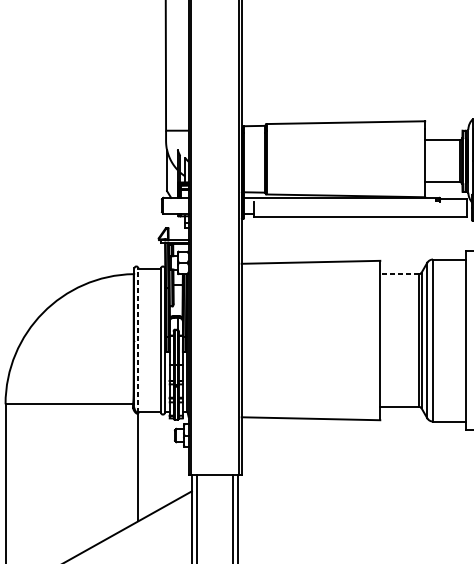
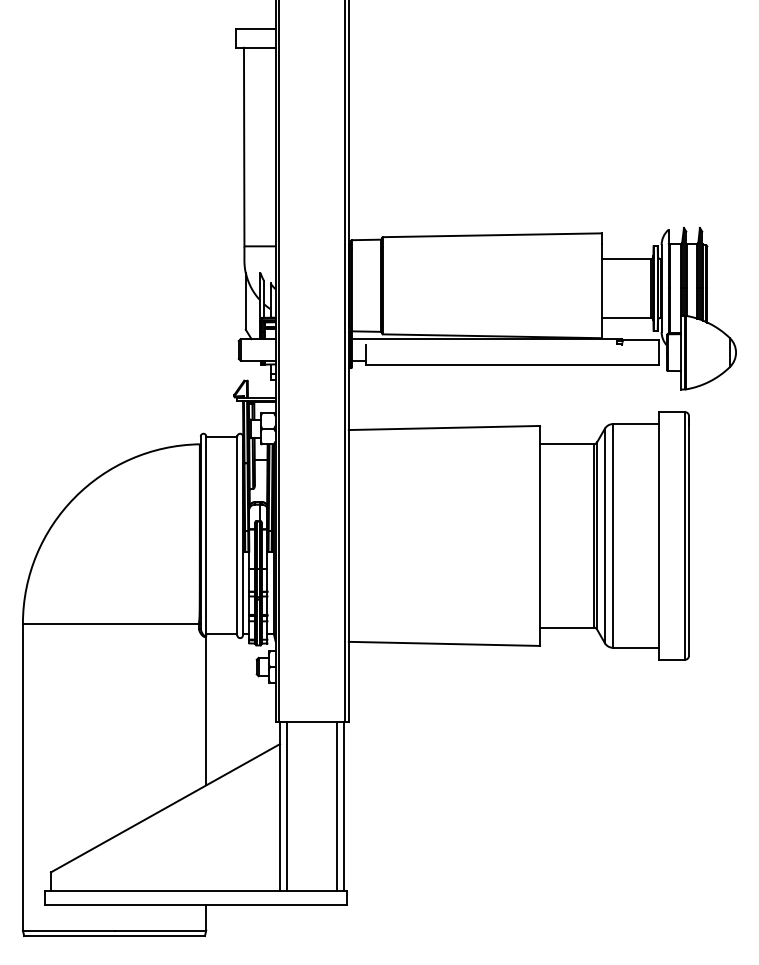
line: (399, 274) -> (566, 444), dashed -> solid
line: (138, 340) -> (206, 535), dashed -> solid

